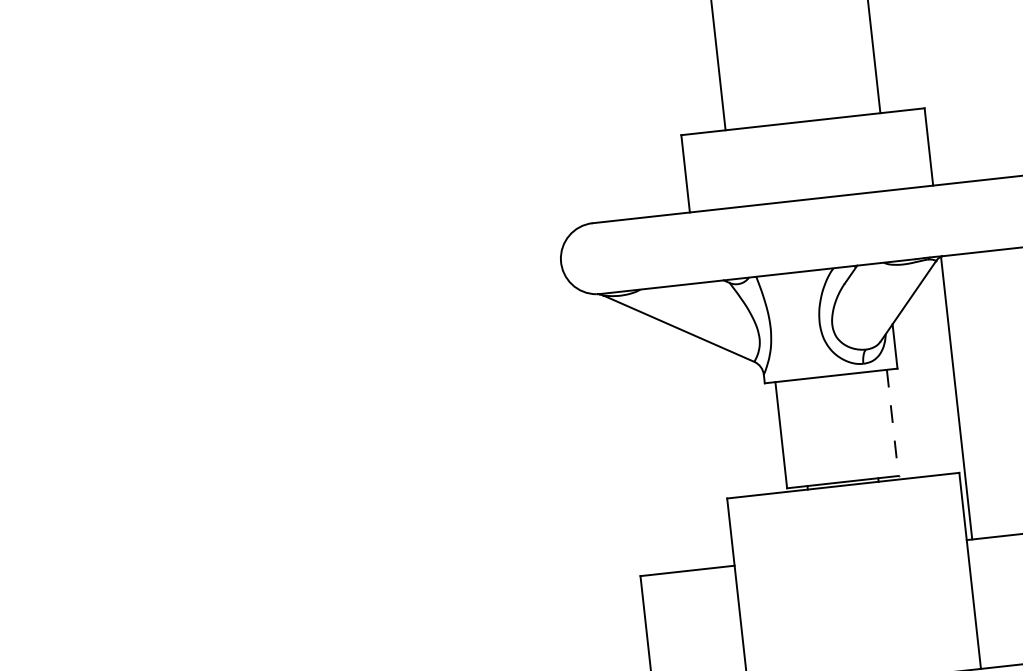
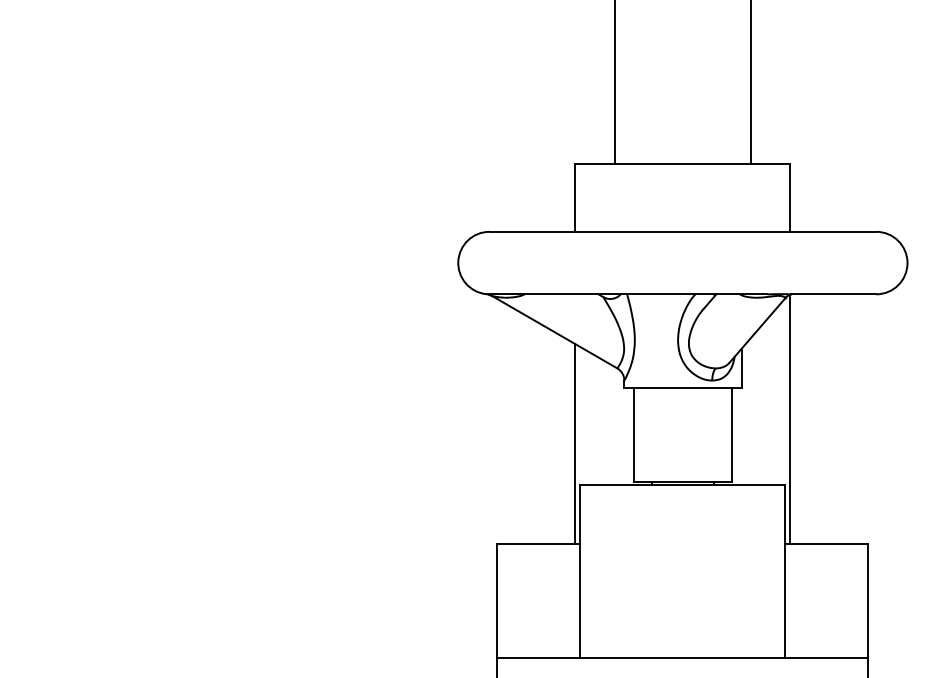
line: (893, 422) -> (732, 434), dashed -> solid
line: (716, 453) -> (575, 444), added

